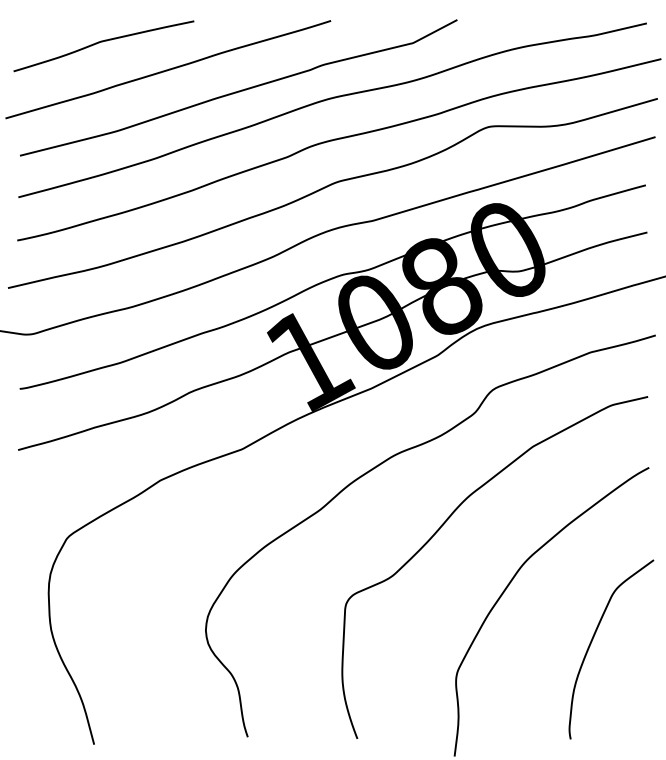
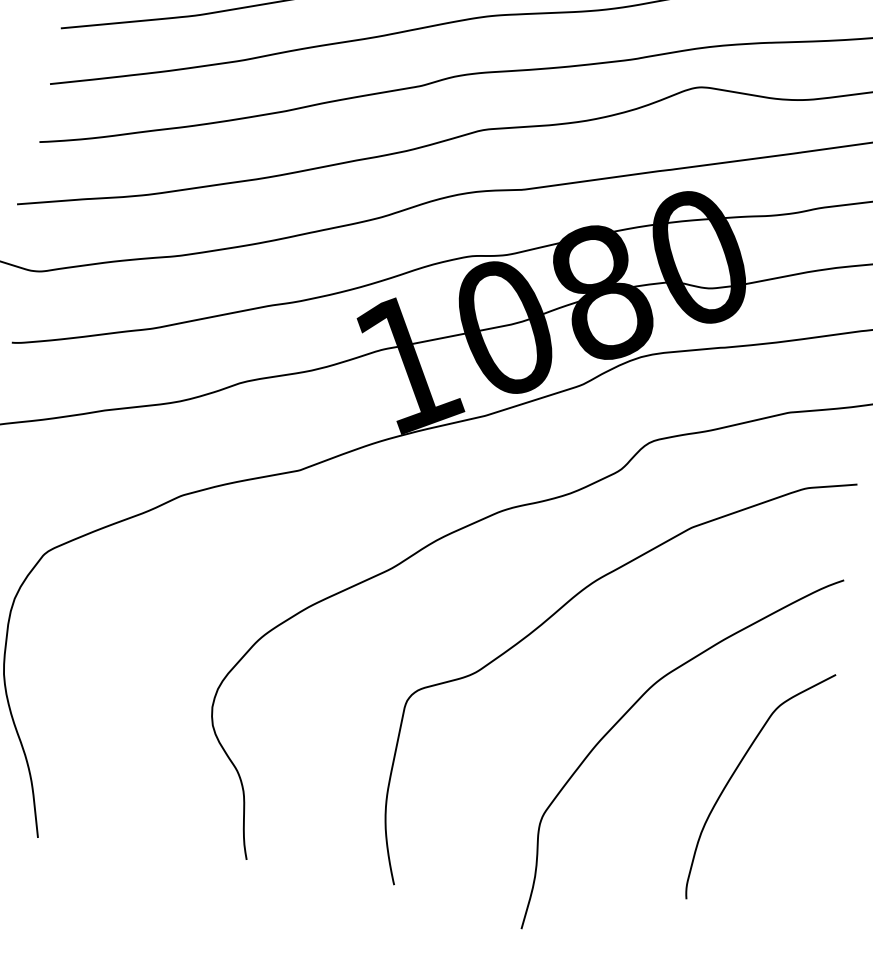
curve: (593, 639) -> (737, 769), moved

